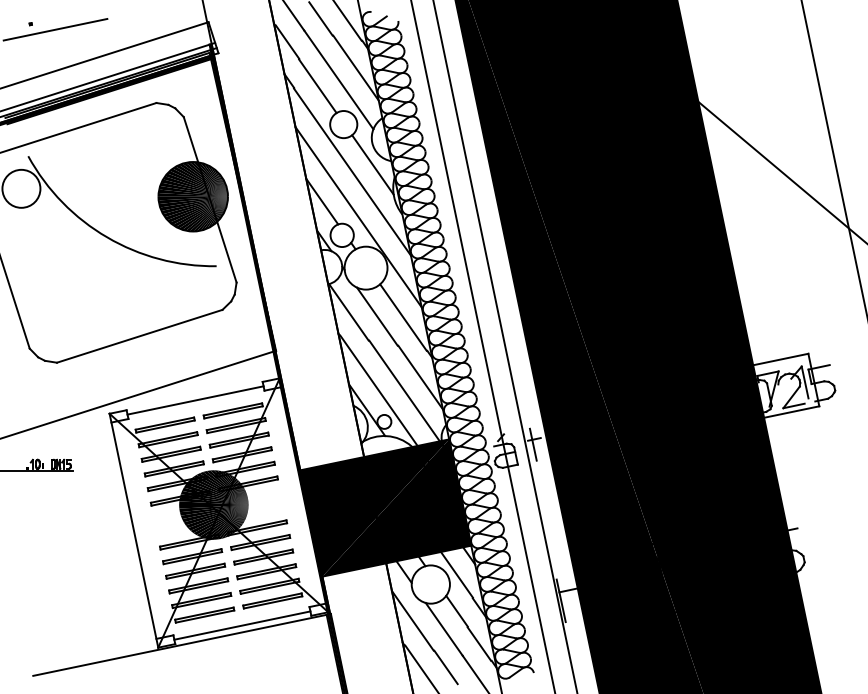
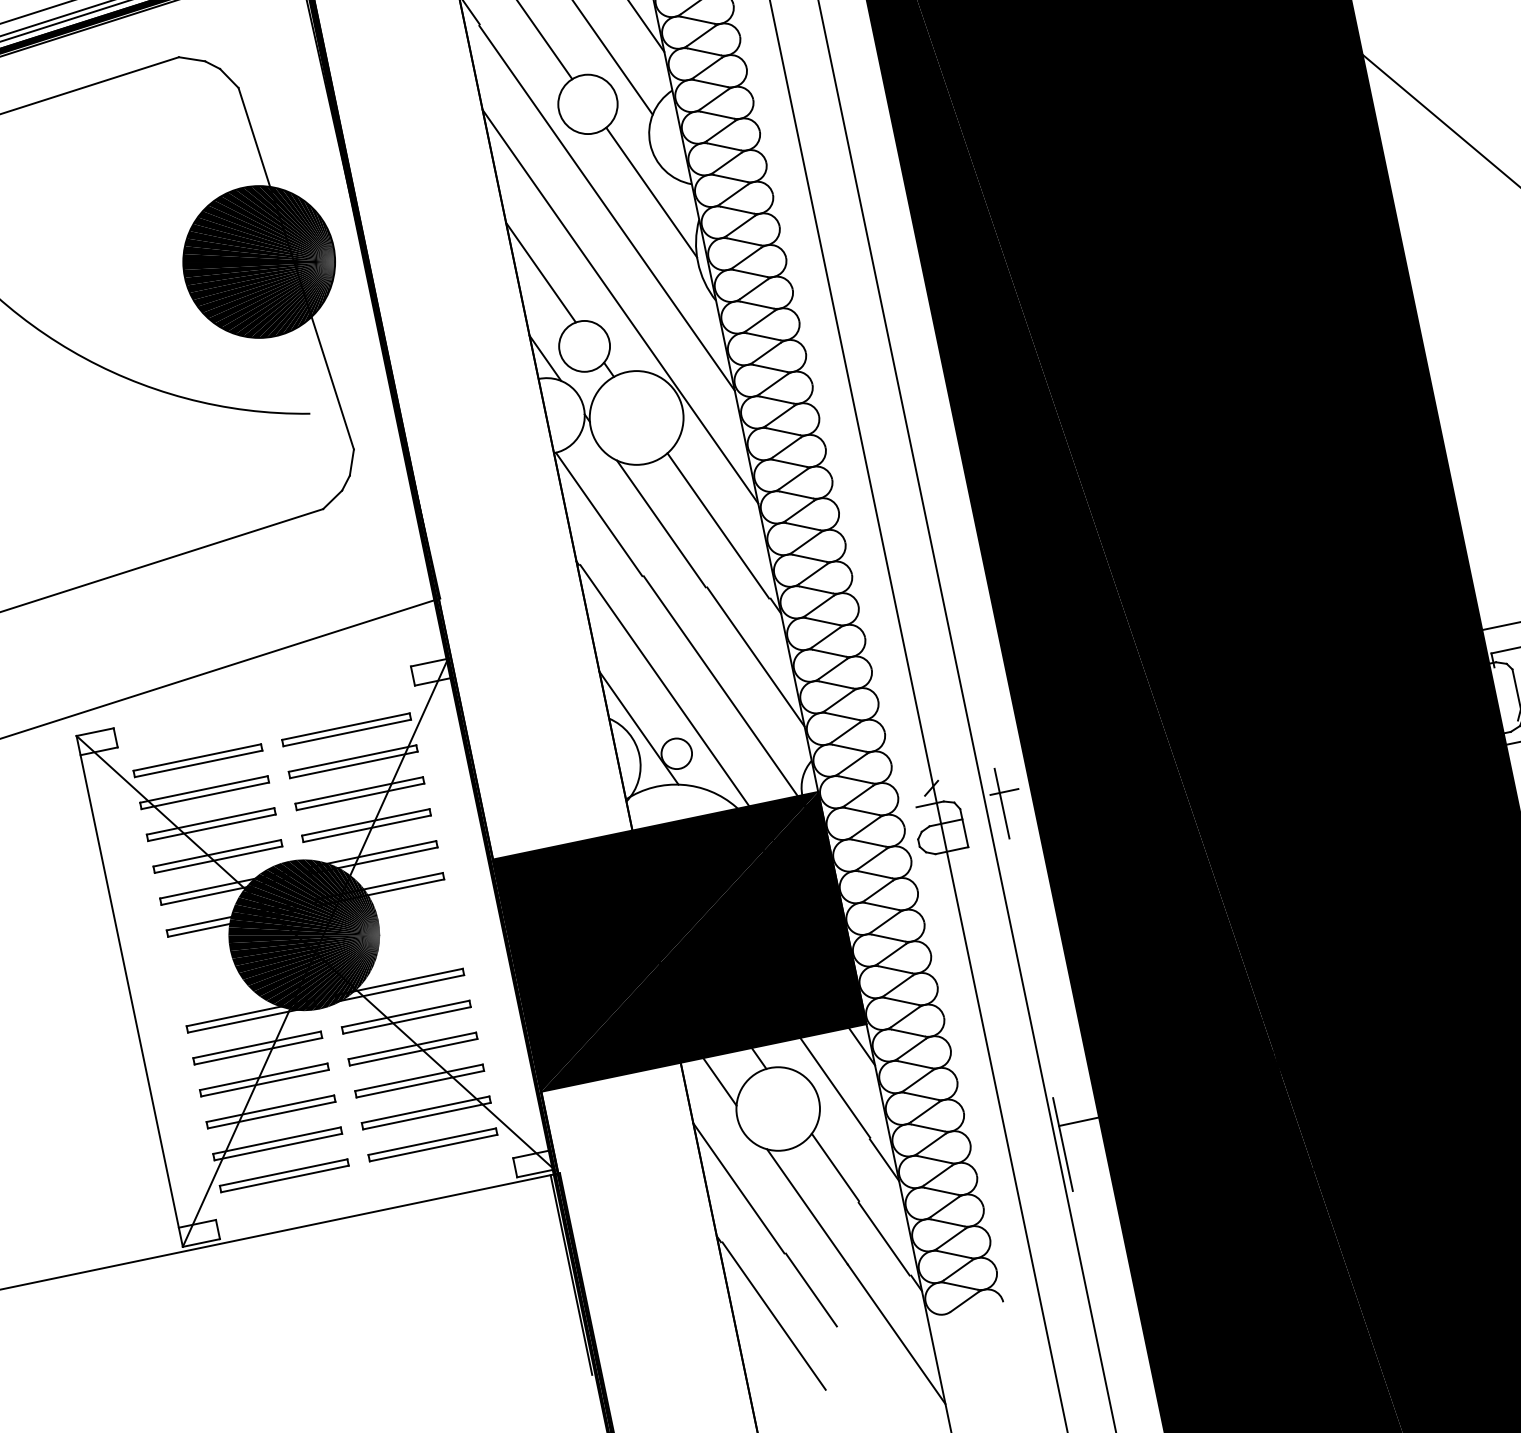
line: (195, 400) -> (264, 707), removed
line: (242, 625) -> (366, 1198), removed

